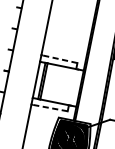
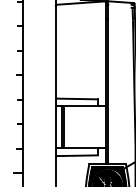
line: (60, 58) -> (77, 98), dashed -> solid
line: (50, 107) -> (77, 155), dashed -> solid

